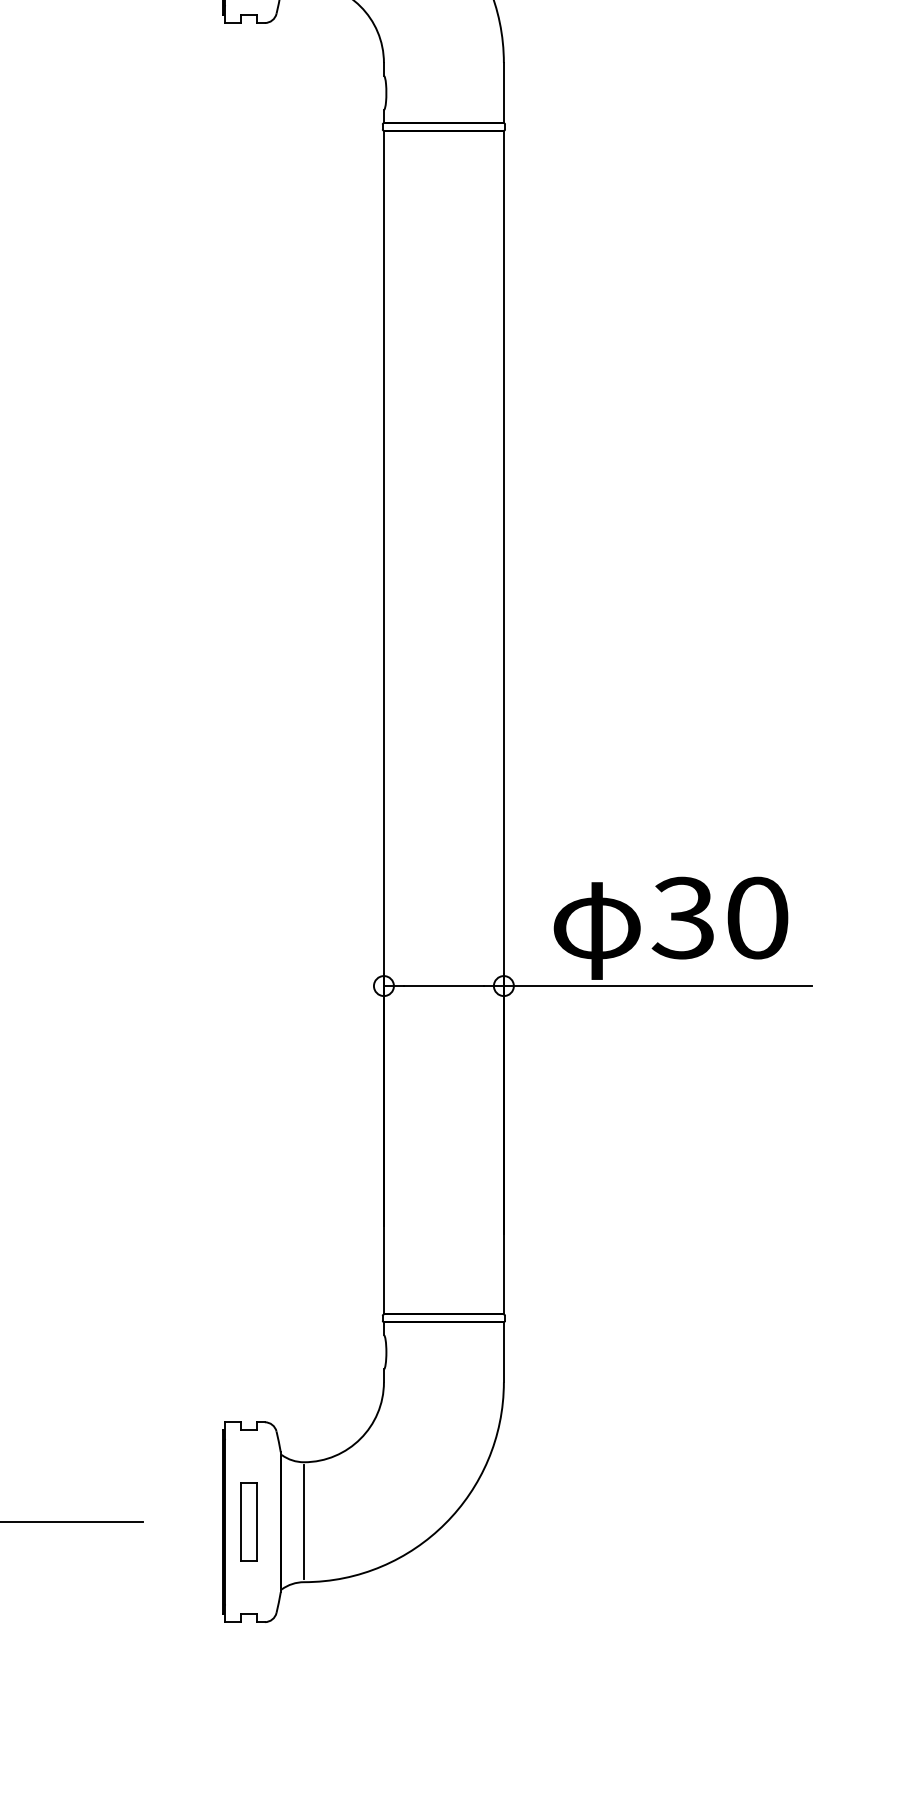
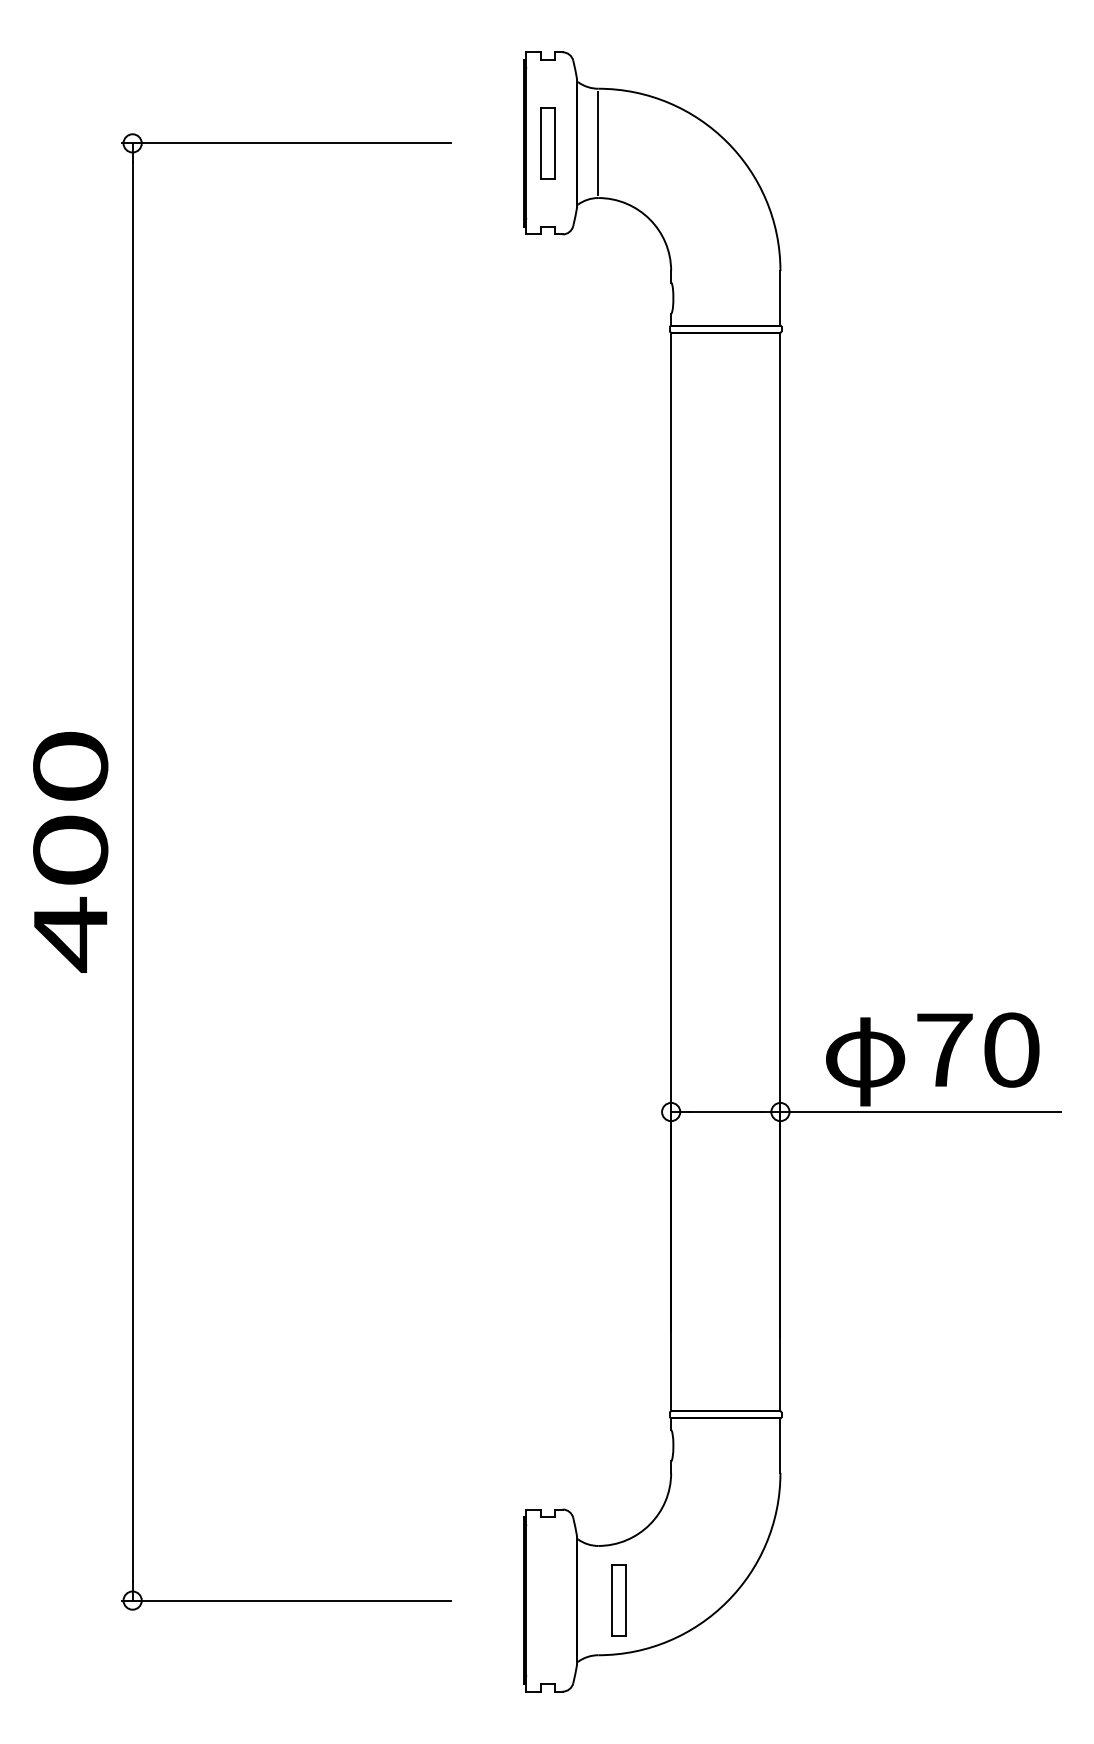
text: (682, 917) -> (943, 1049), 30 -> 70
part: (248, 1522) -> (618, 1600), moved
line: (304, 1522) -> (598, 1600), removed

